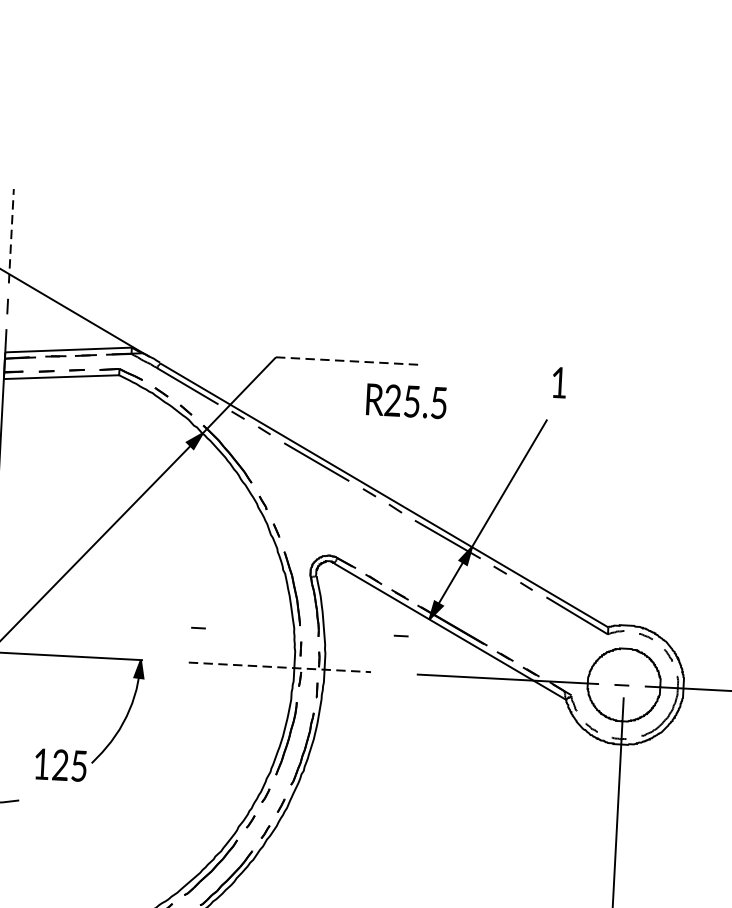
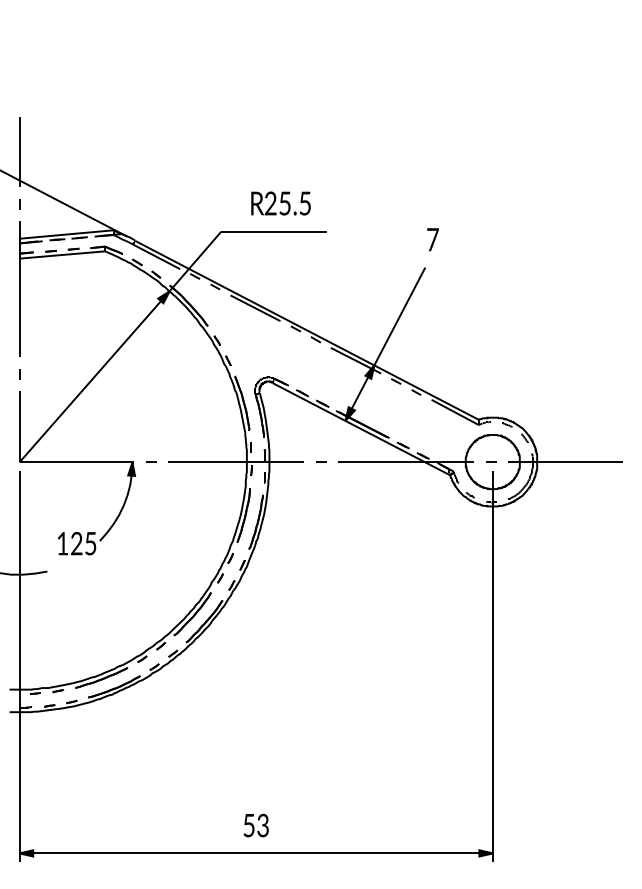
line: (11, 235) -> (19, 151), dashed -> solid
line: (347, 360) -> (274, 231), dashed -> solid
text: (558, 382) -> (432, 239), 1 -> 7
text: (405, 401) -> (280, 203), moved
line: (199, 627) -> (151, 461), moved
line: (401, 634) -> (321, 461), moved
line: (280, 667) -> (236, 462), dashed -> solid

